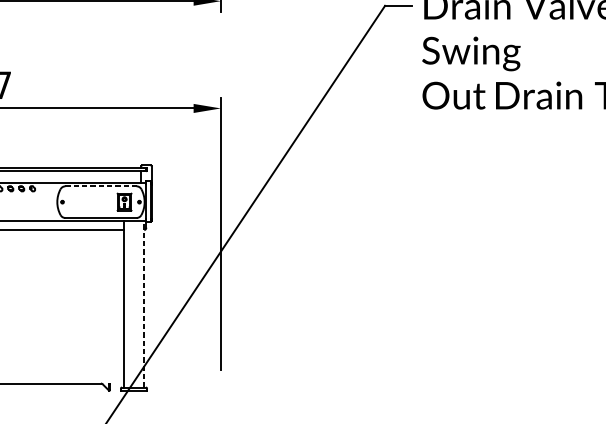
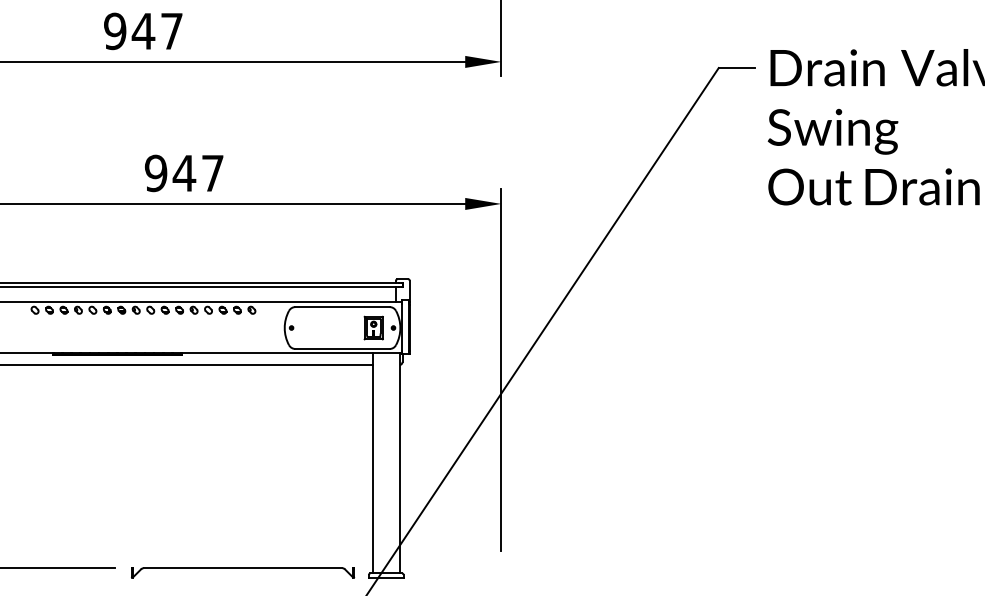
line: (101, 186) -> (343, 307), dashed -> solid
line: (144, 303) -> (400, 462), dashed -> solid

